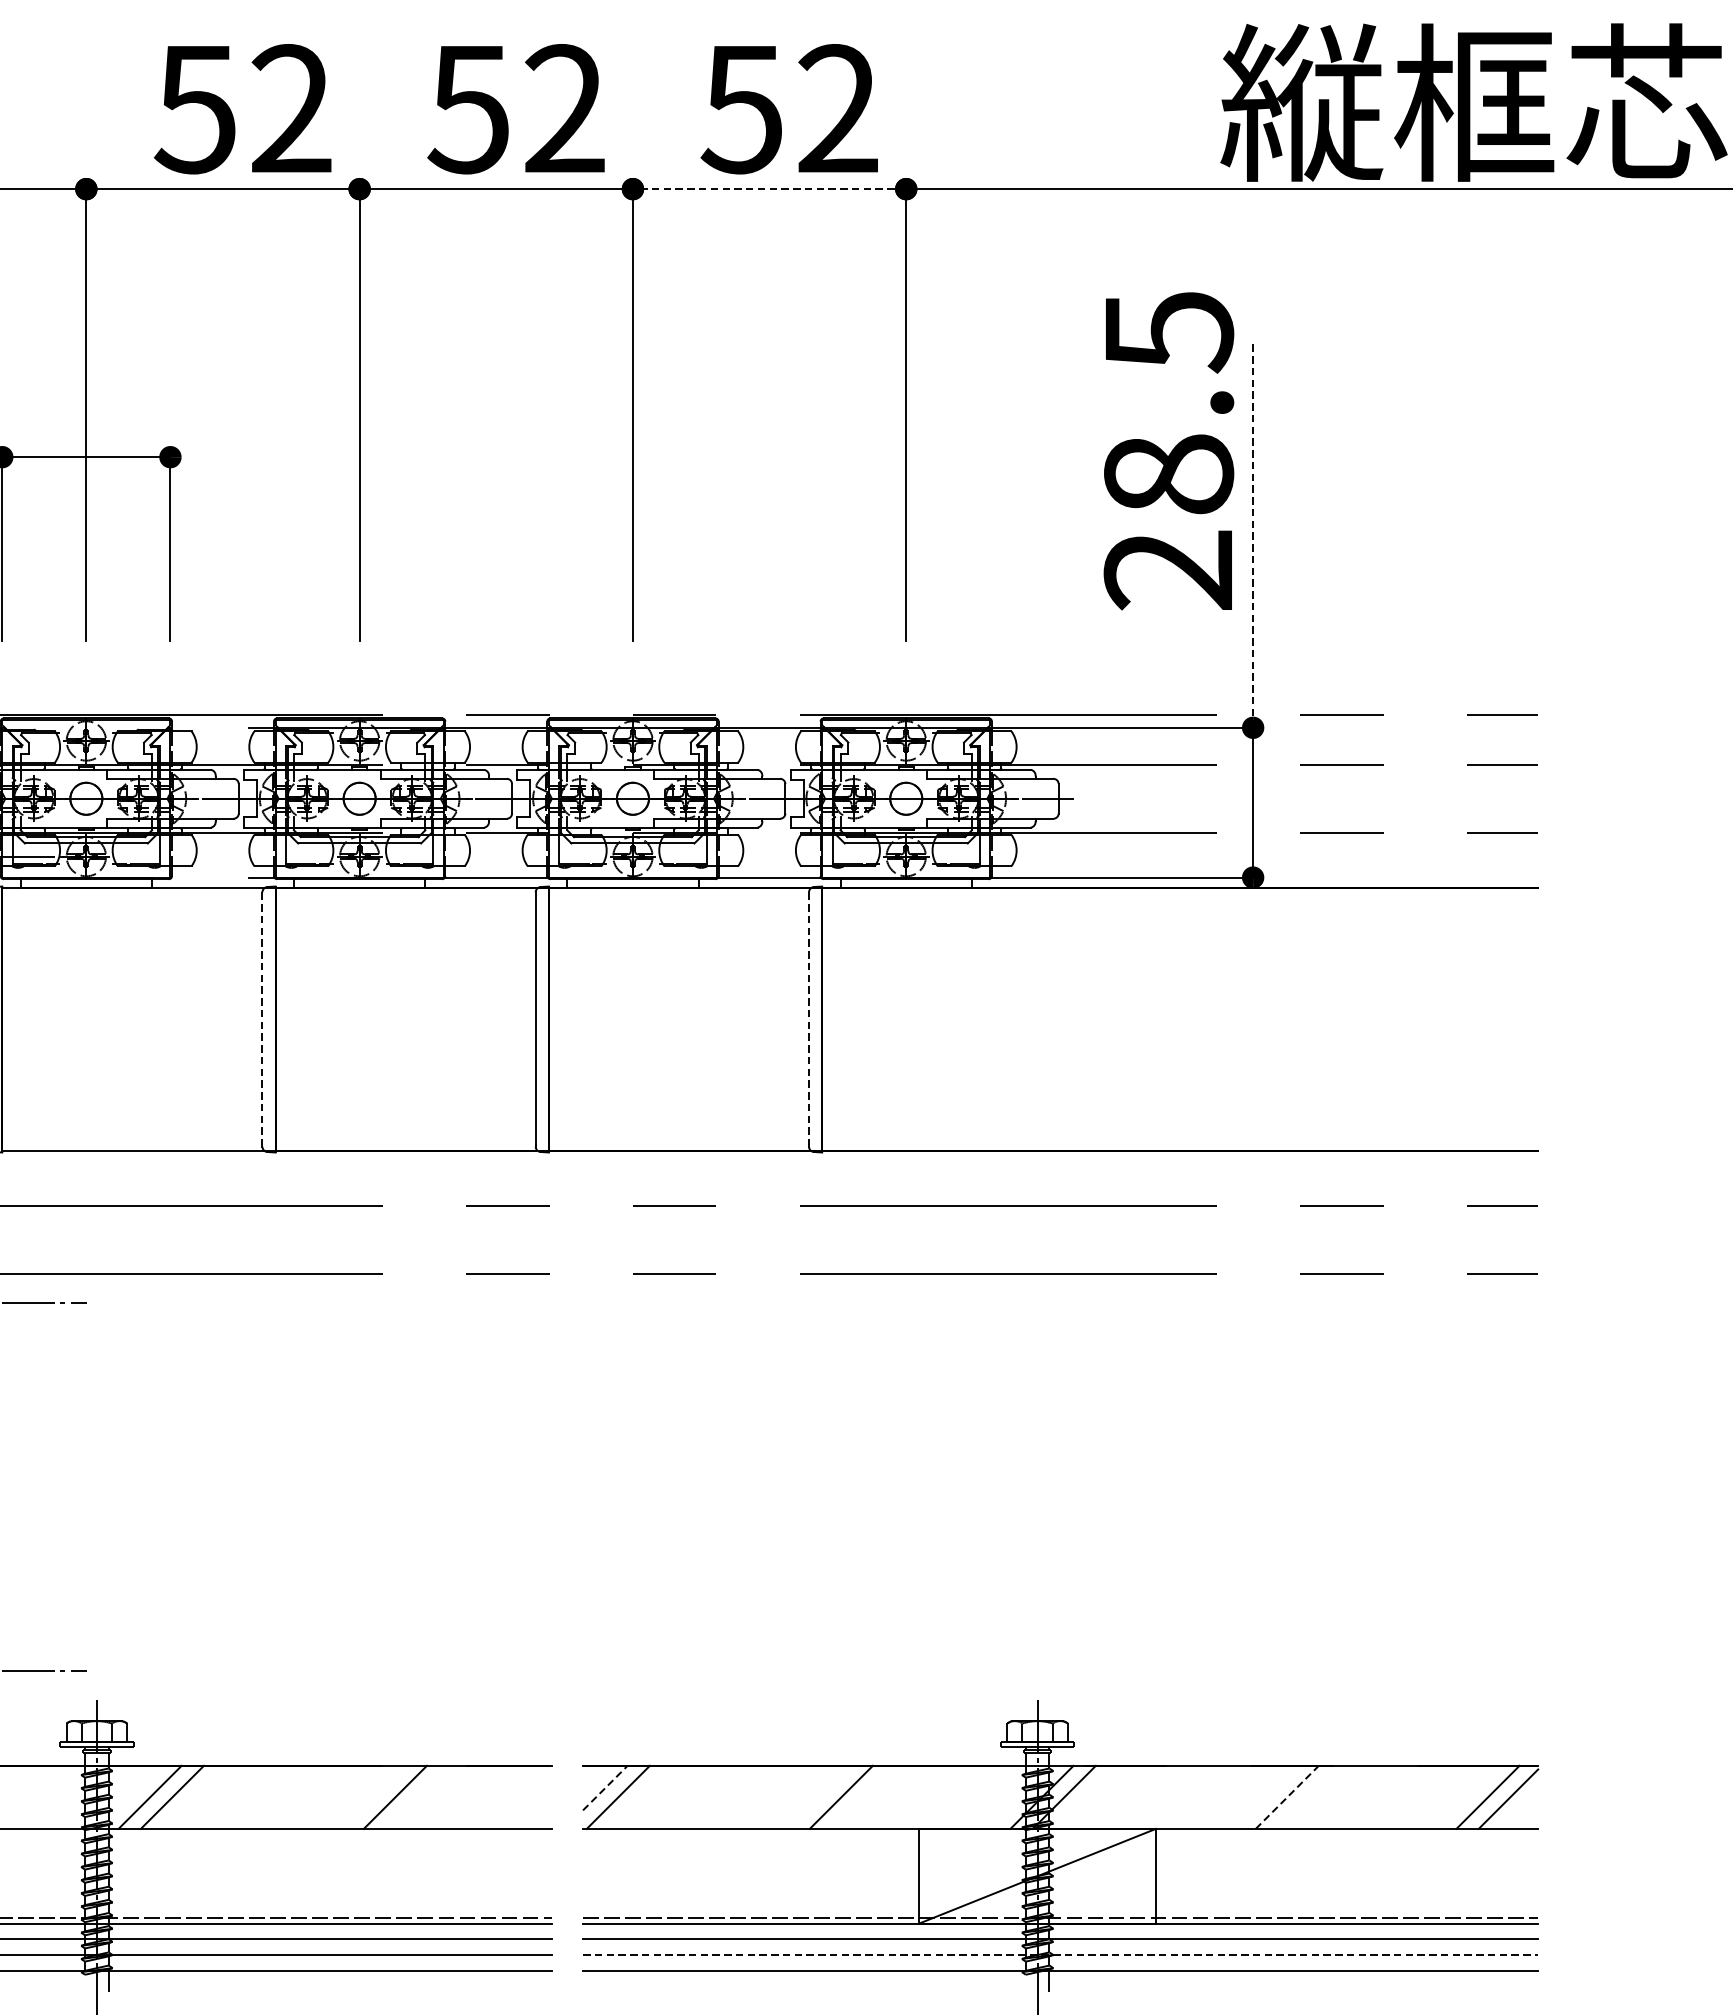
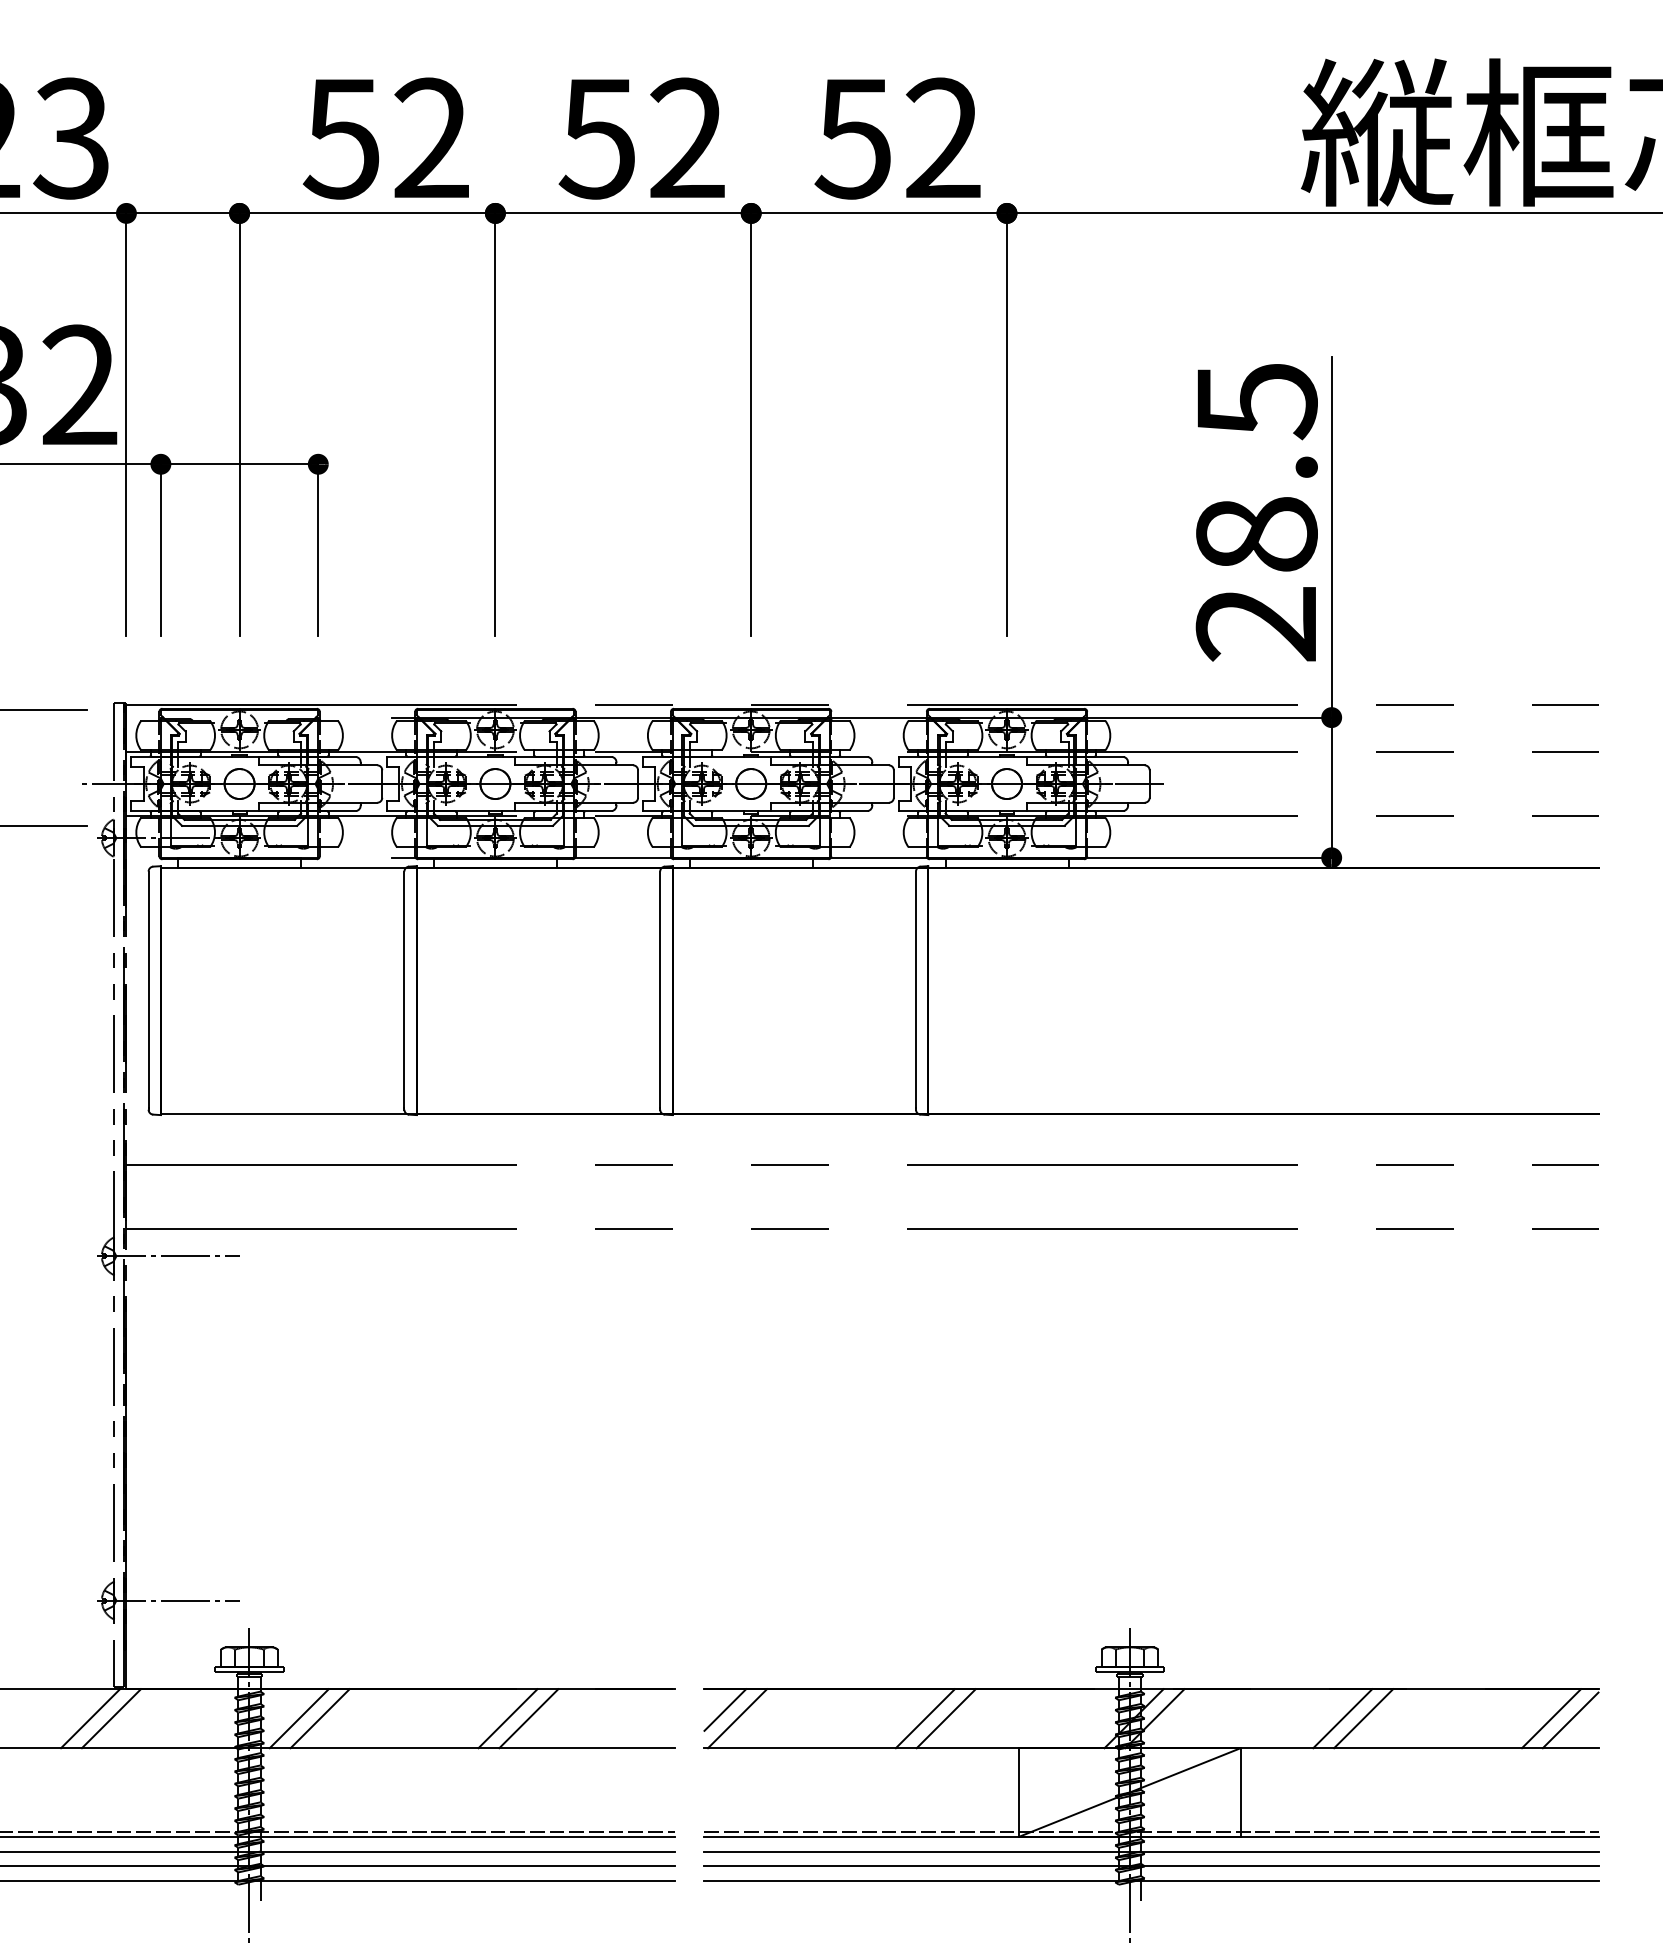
line: (770, 189) -> (879, 213), dashed -> solid
text: (1168, 450) -> (1256, 512), moved
line: (1252, 534) -> (1331, 536), dashed -> solid
line: (262, 1019) -> (404, 990), dashed -> solid
line: (809, 1019) -> (916, 990), dashed -> solid
line: (605, 1787) -> (725, 1709), dashed -> solid
line: (372, 1797) -> (507, 1718), added
line: (818, 1797) -> (924, 1718), added
line: (1264, 1797) -> (1342, 1718), added
line: (1287, 1797) -> (1363, 1718), dashed -> solid
line: (1061, 1955) -> (1152, 1866), dashed -> solid

